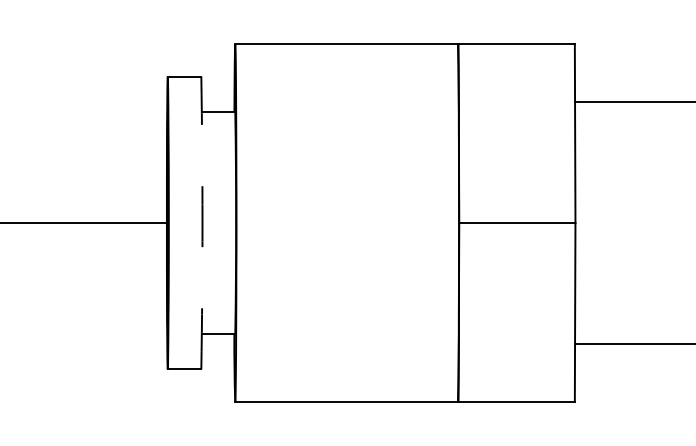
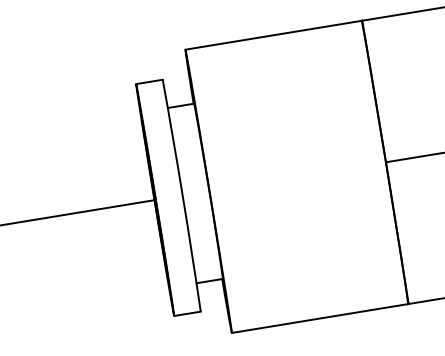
arc: (202, 223) -> (182, 195), dashed -> solid

